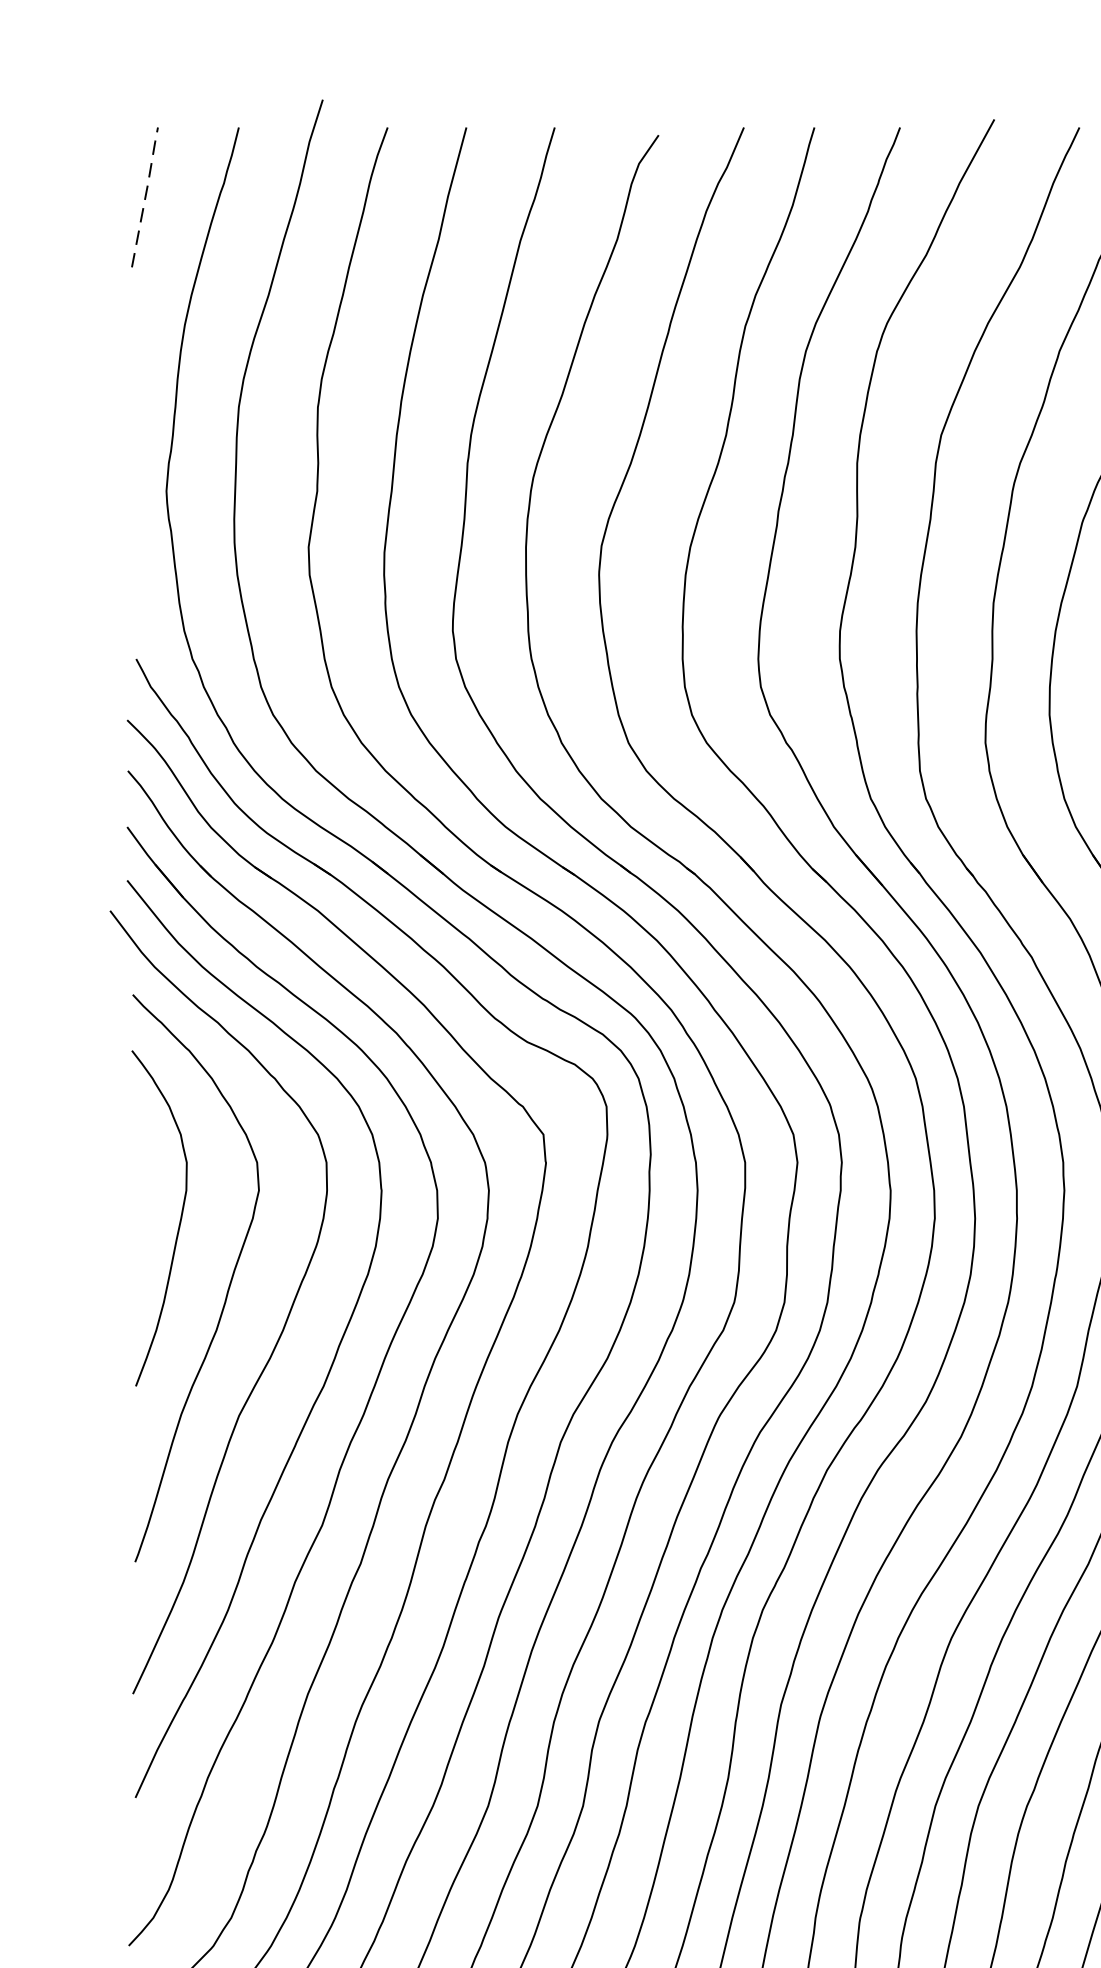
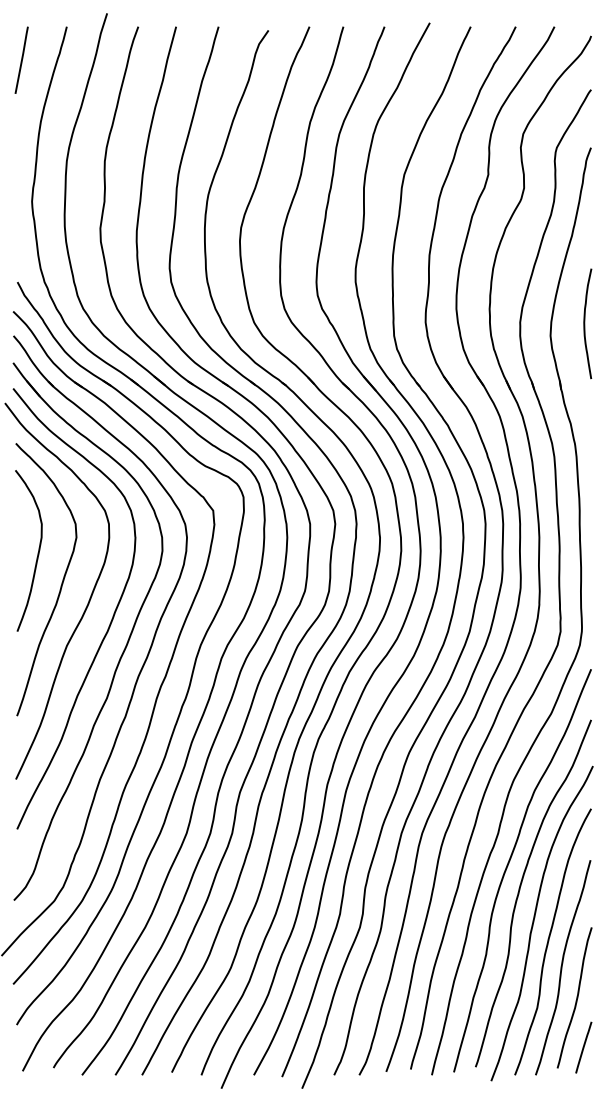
line: (146, 193) -> (22, 58), dashed -> solid

